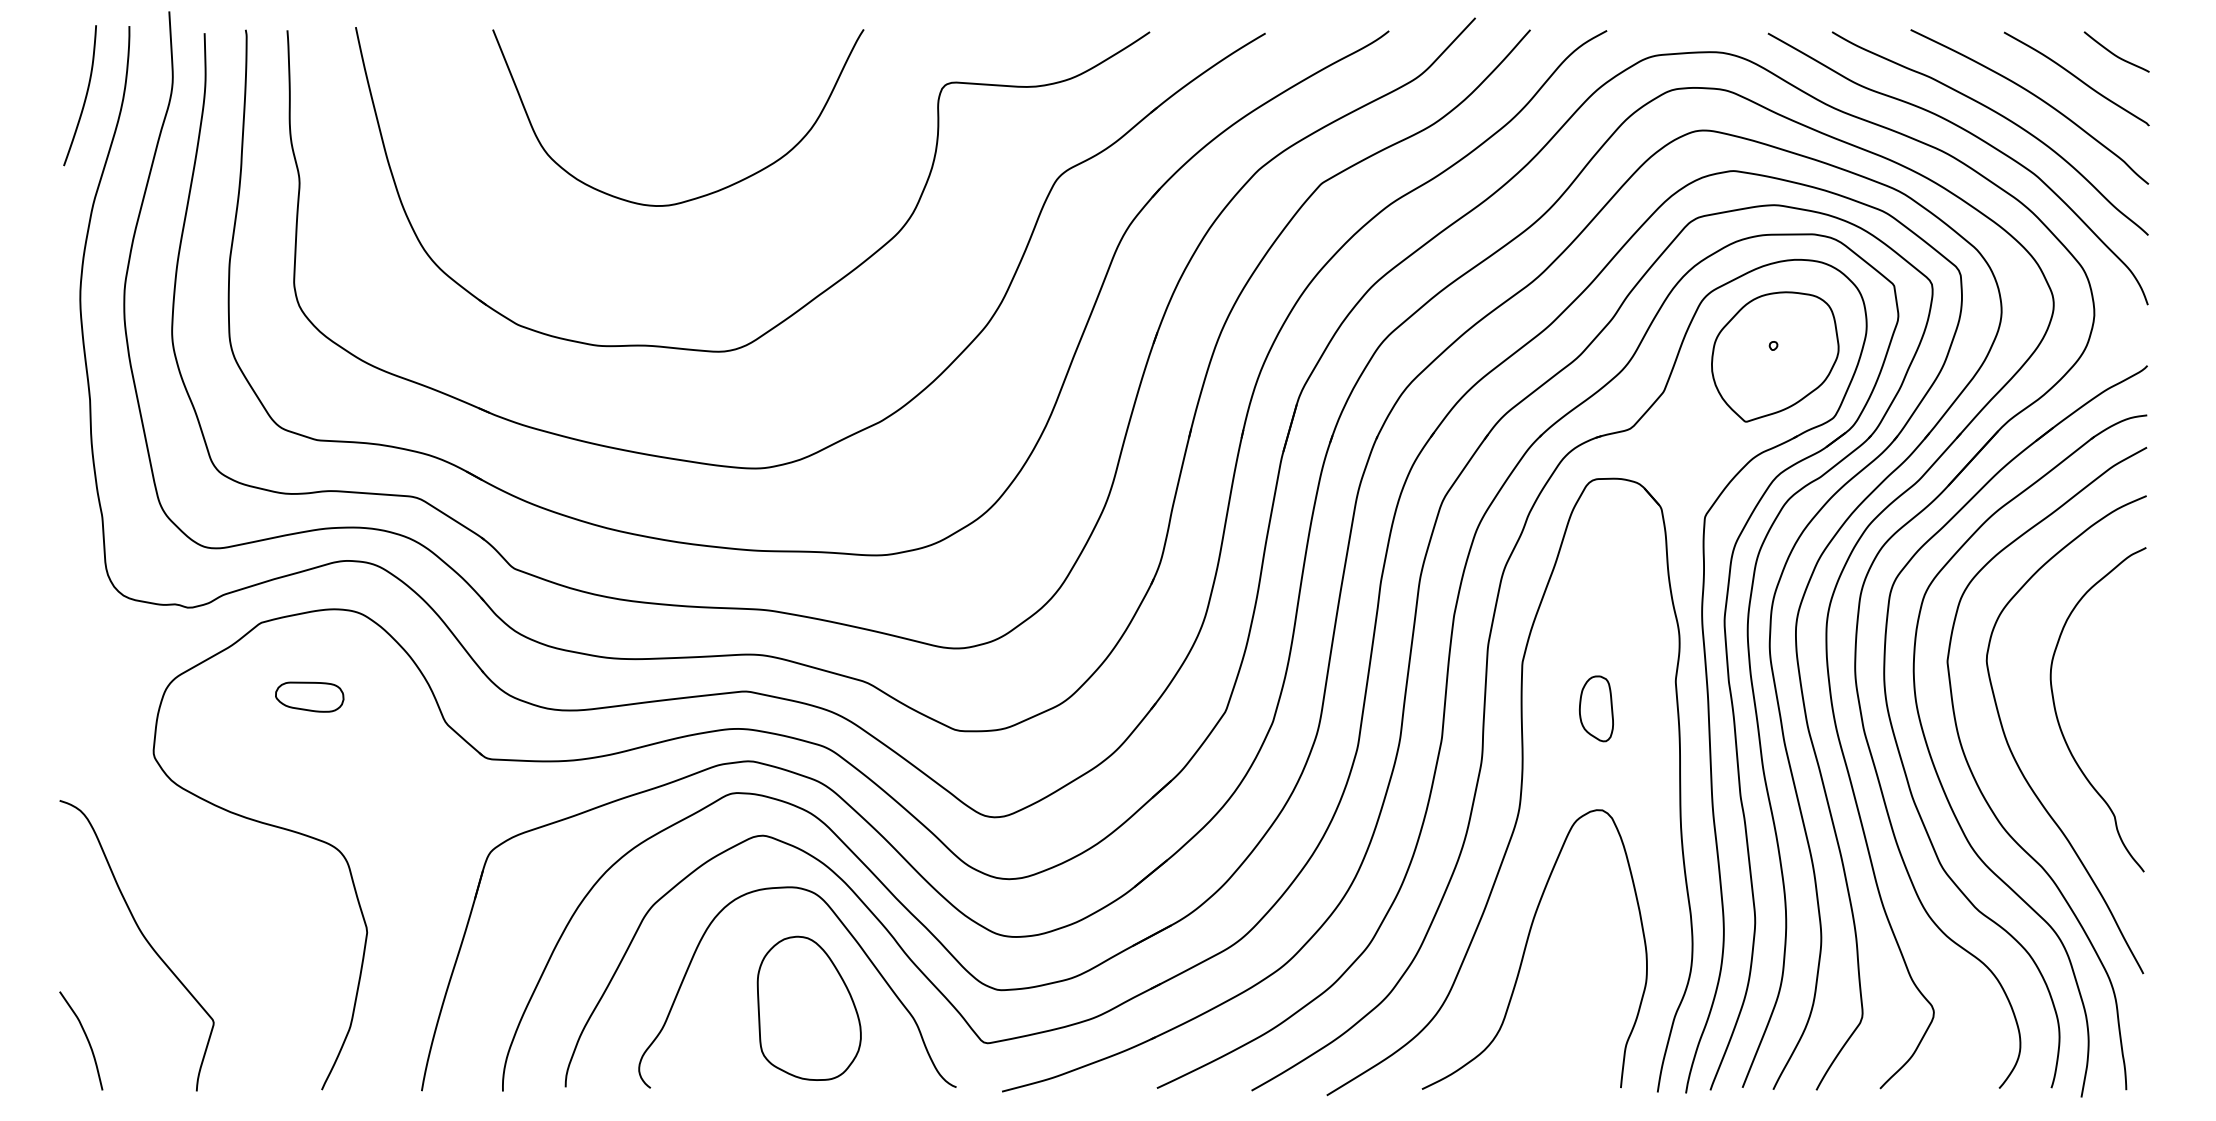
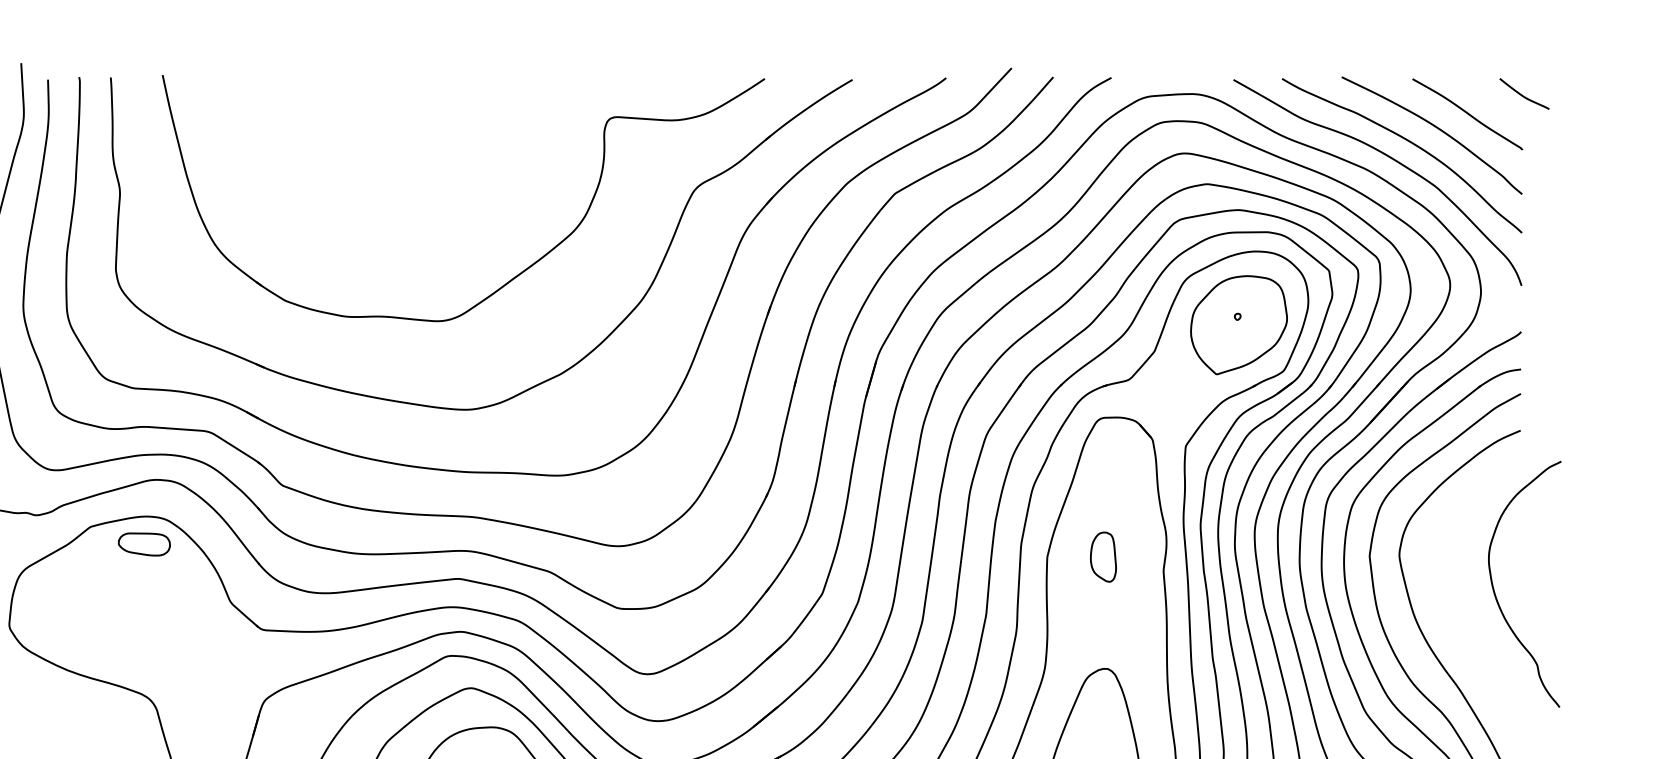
curve: (2114, 53) -> (1522, 95), moved
curve: (704, 194) -> (427, 201), removed
part: (309, 696) -> (144, 543), moved
part: (1596, 708) -> (1103, 556), moved
curve: (2059, 721) -> (1495, 593), moved

